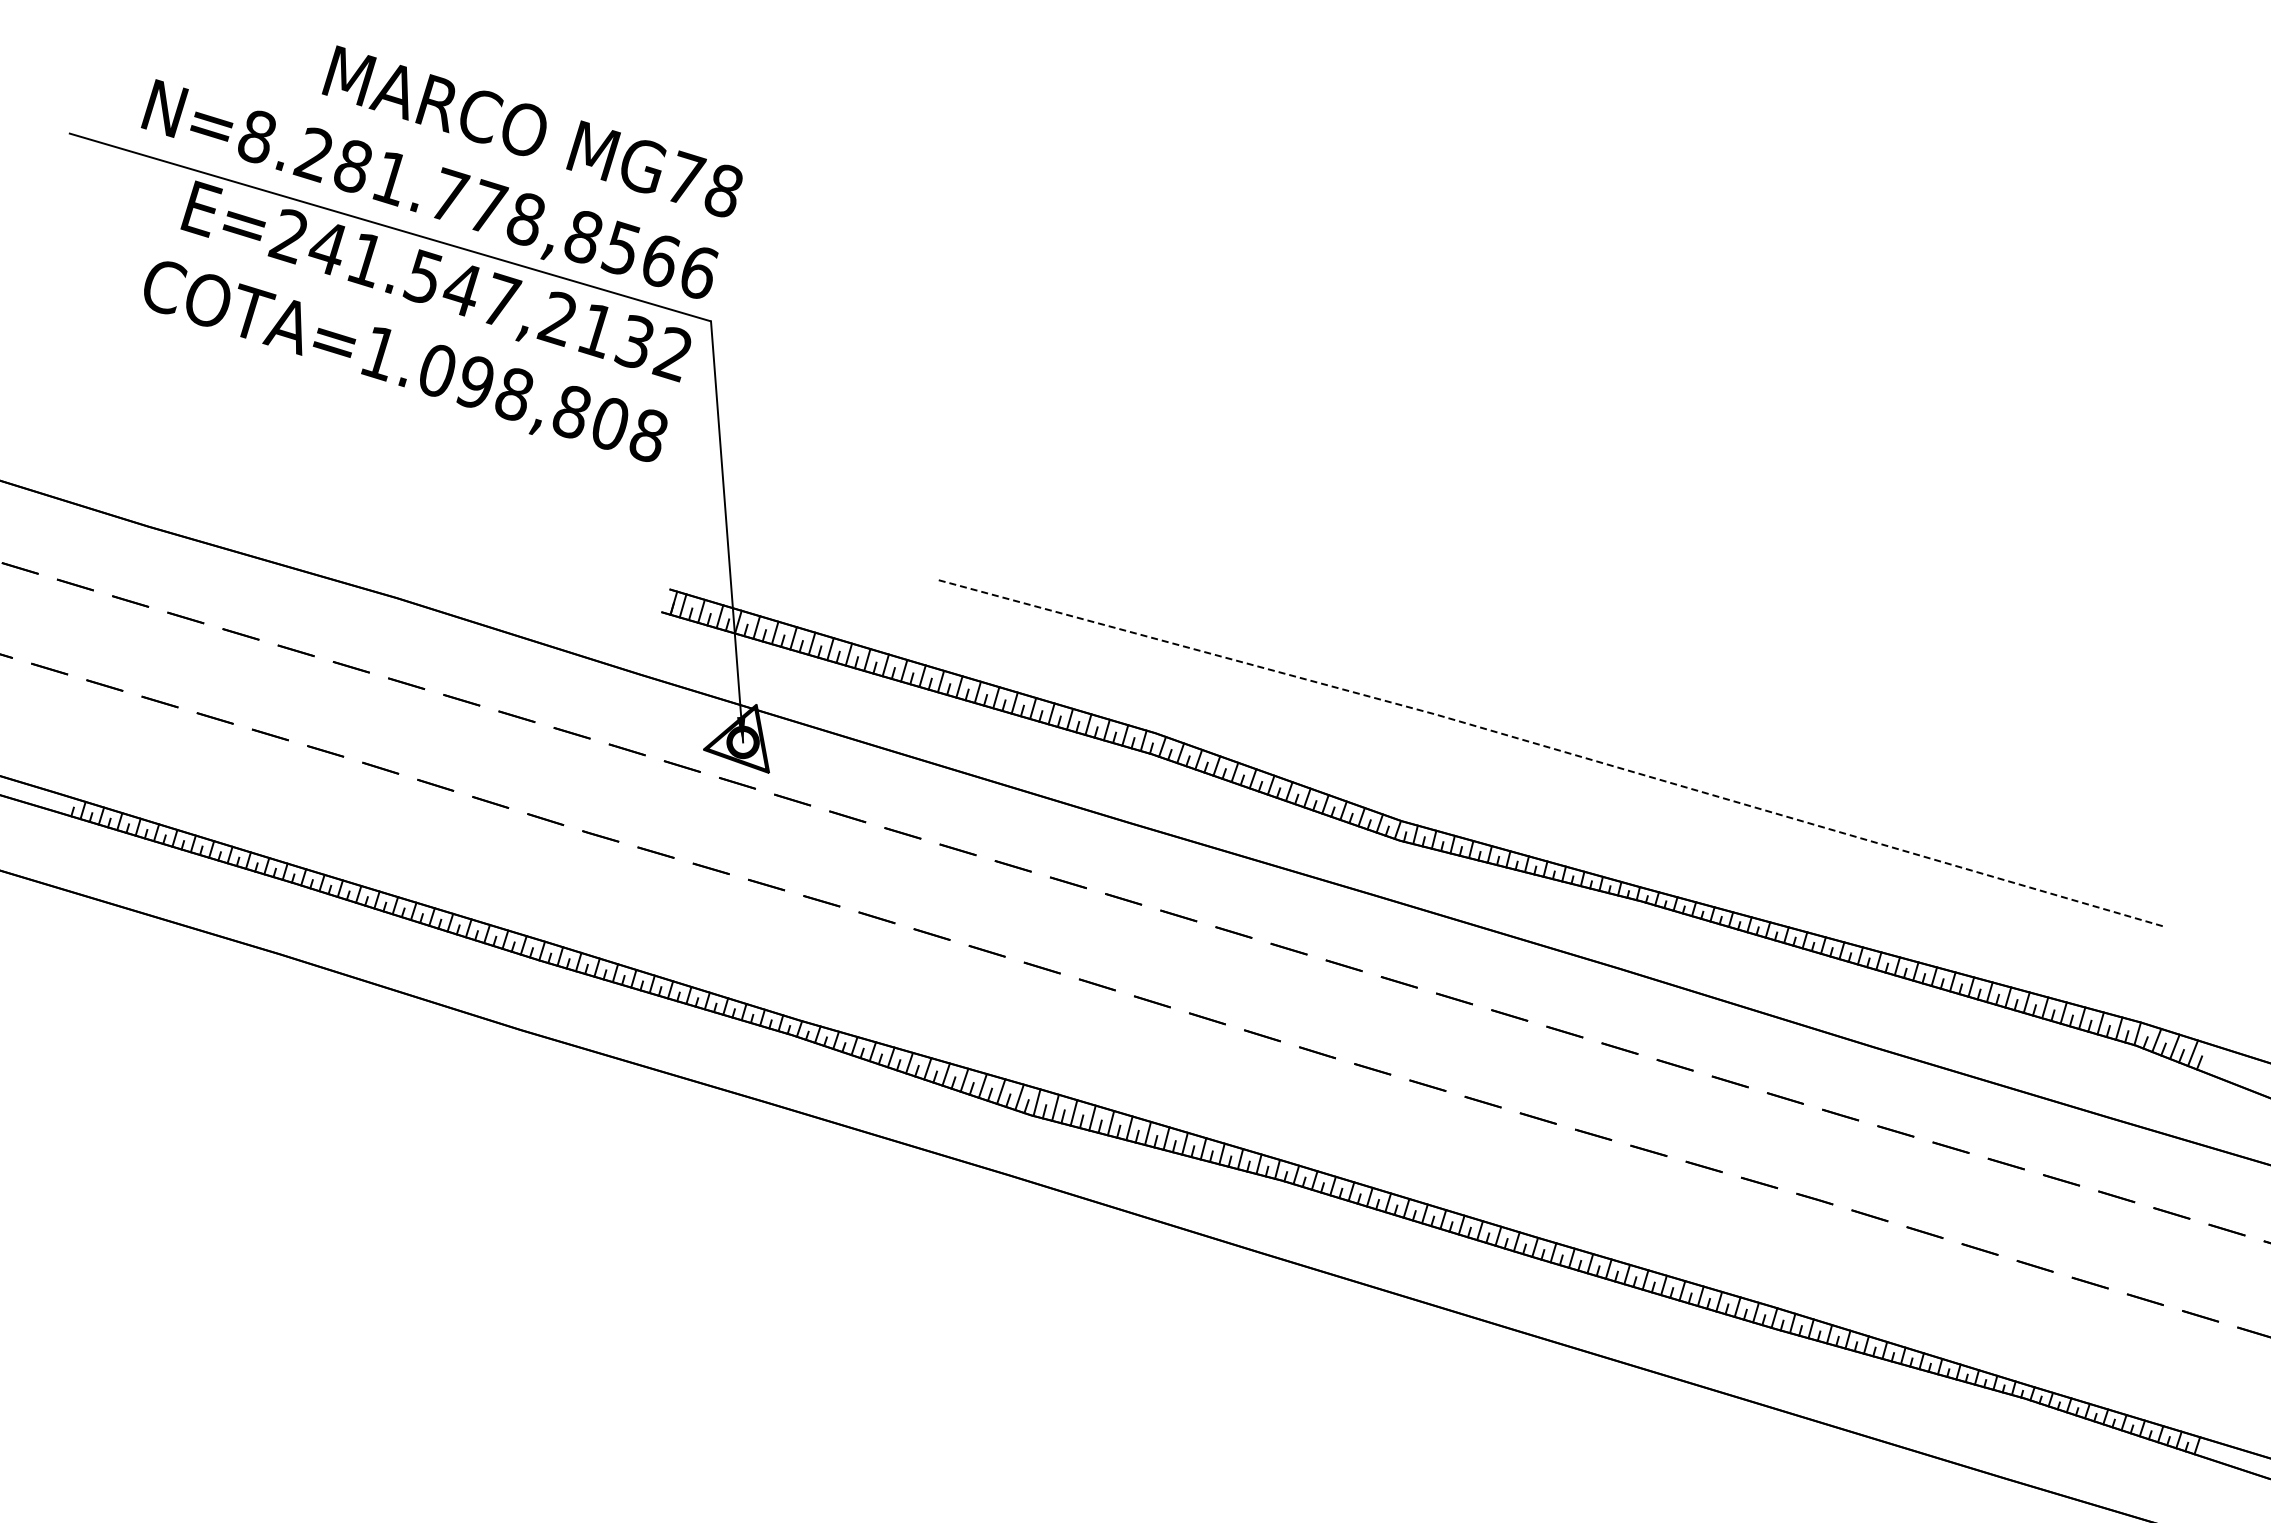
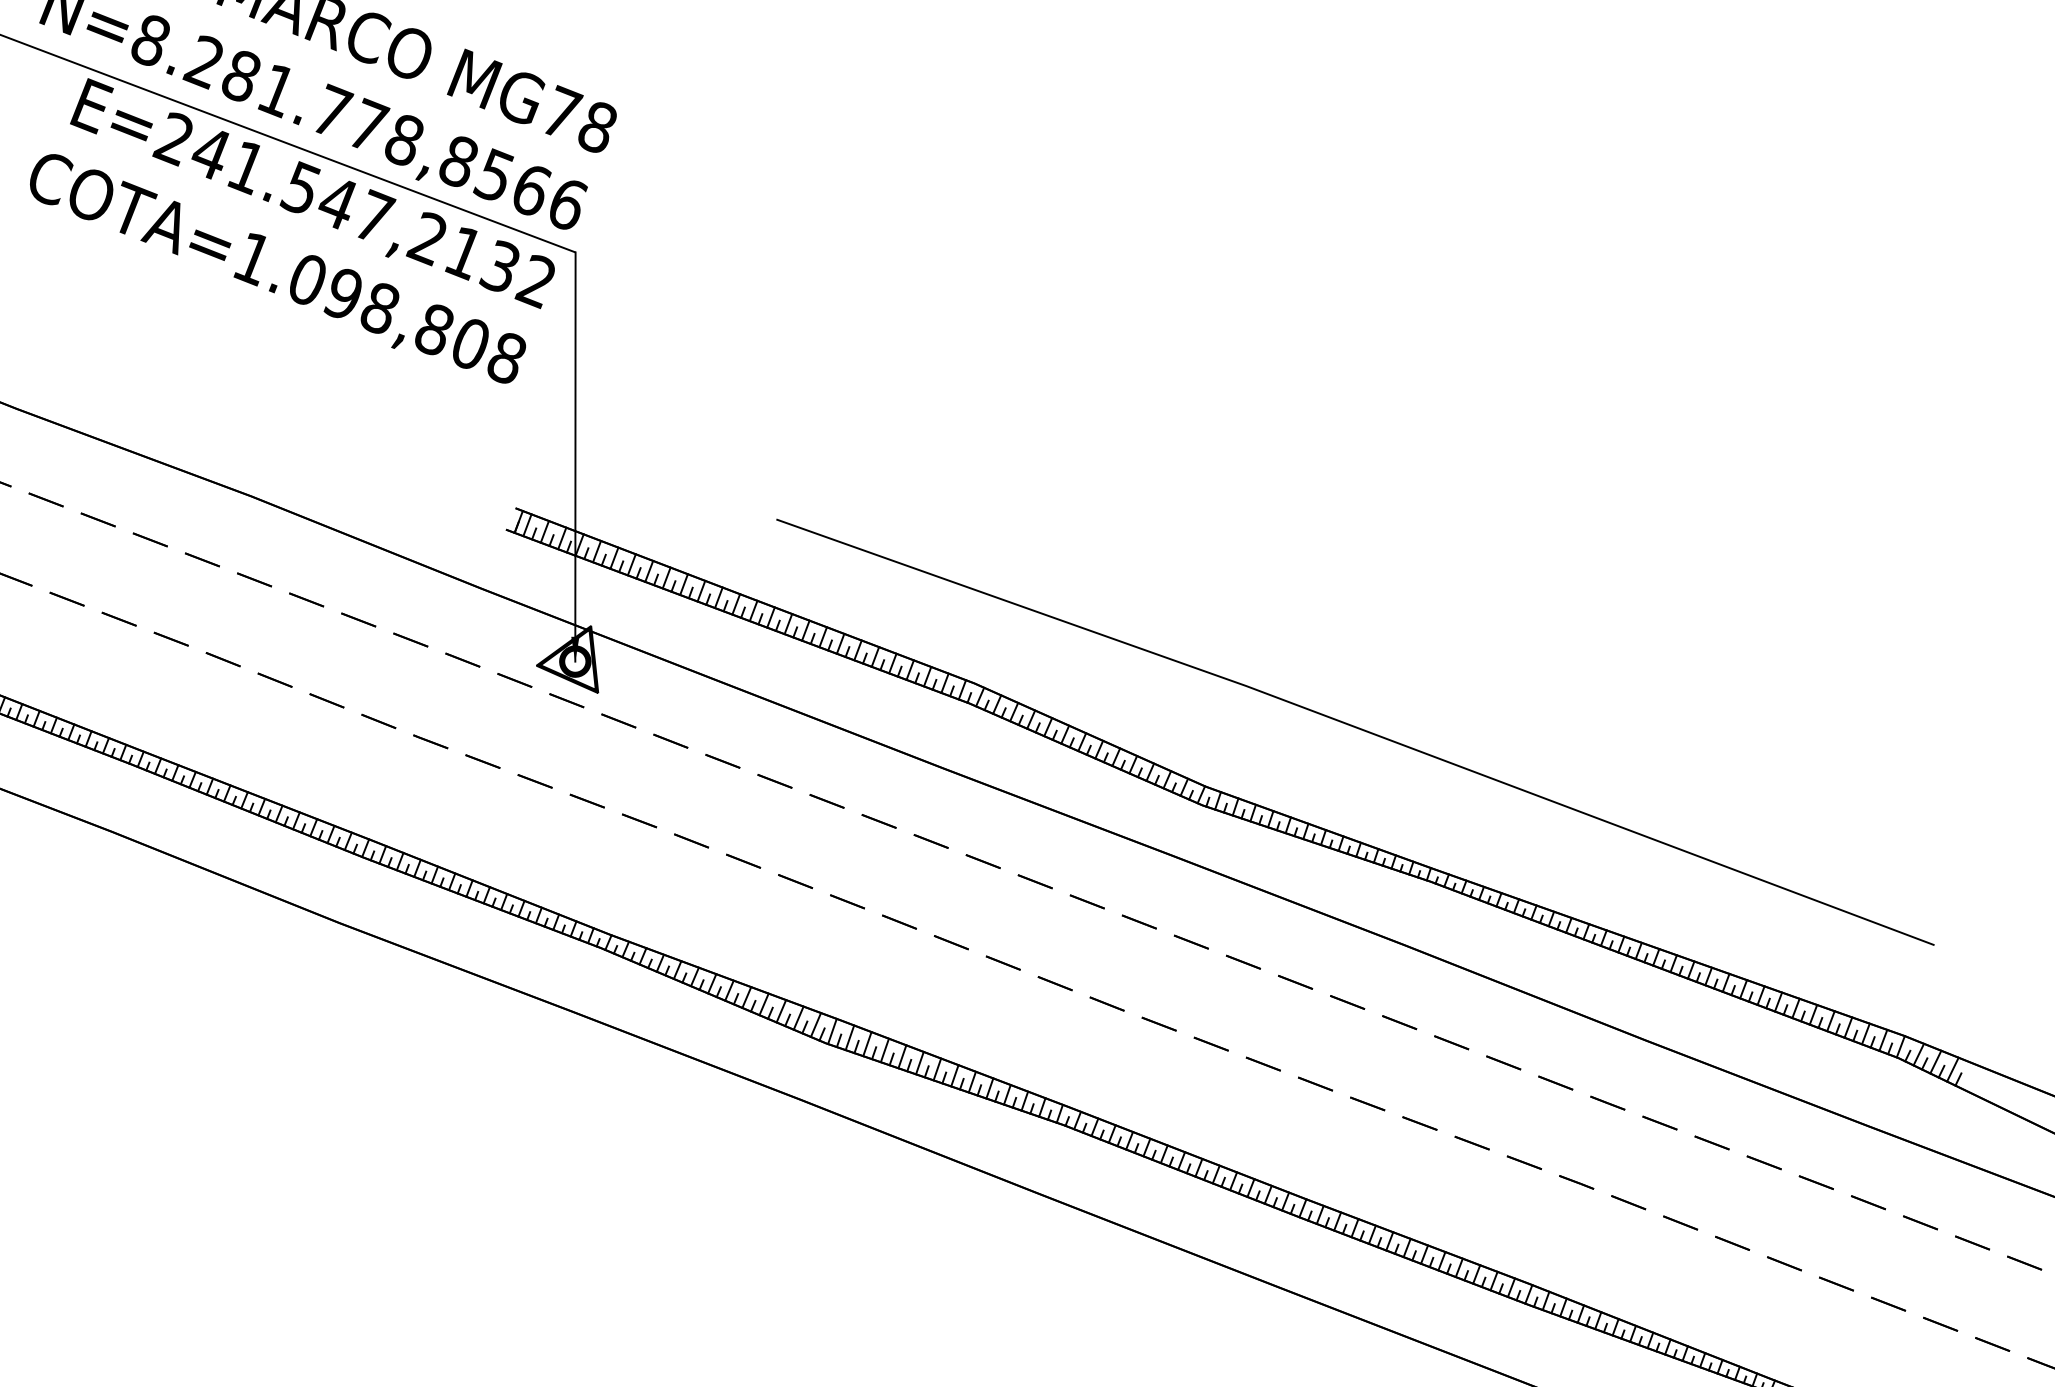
line: (1552, 748) -> (1356, 727), dashed -> solid

